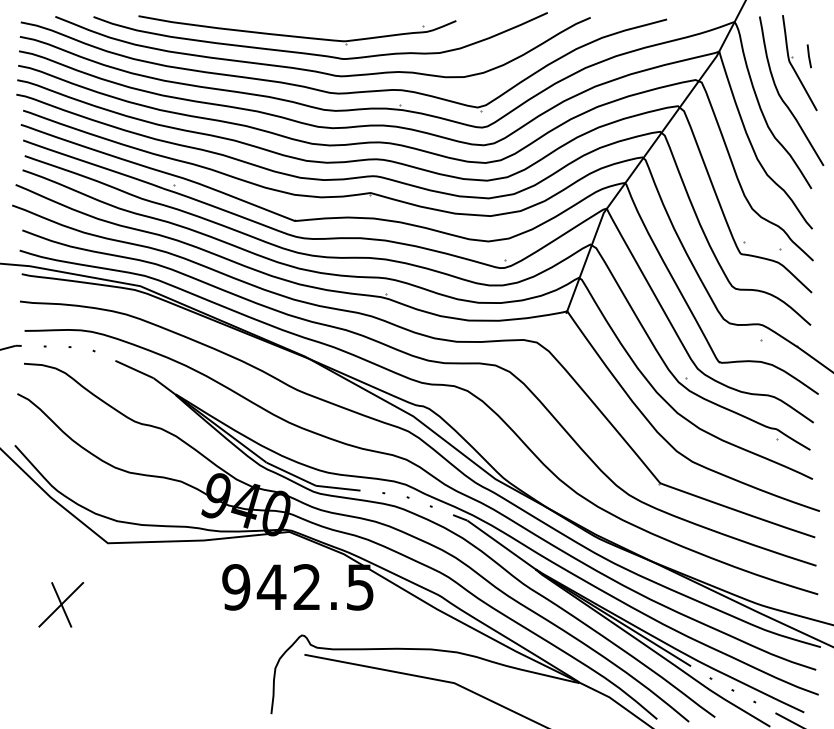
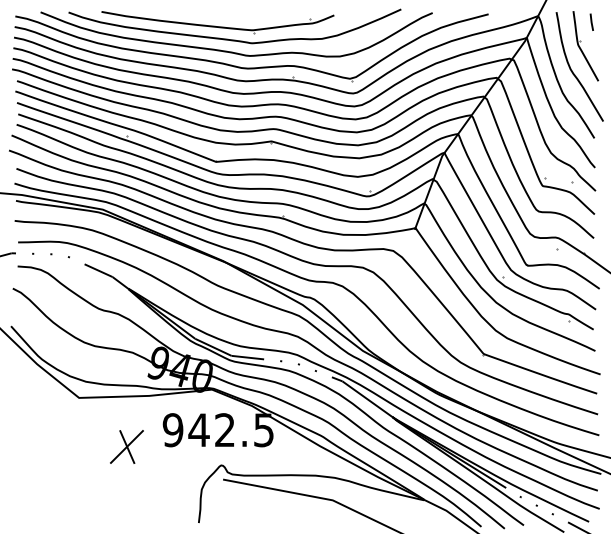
line: (808, 55) -> (591, 21), moved
part: (60, 604) -> (126, 446), moved

